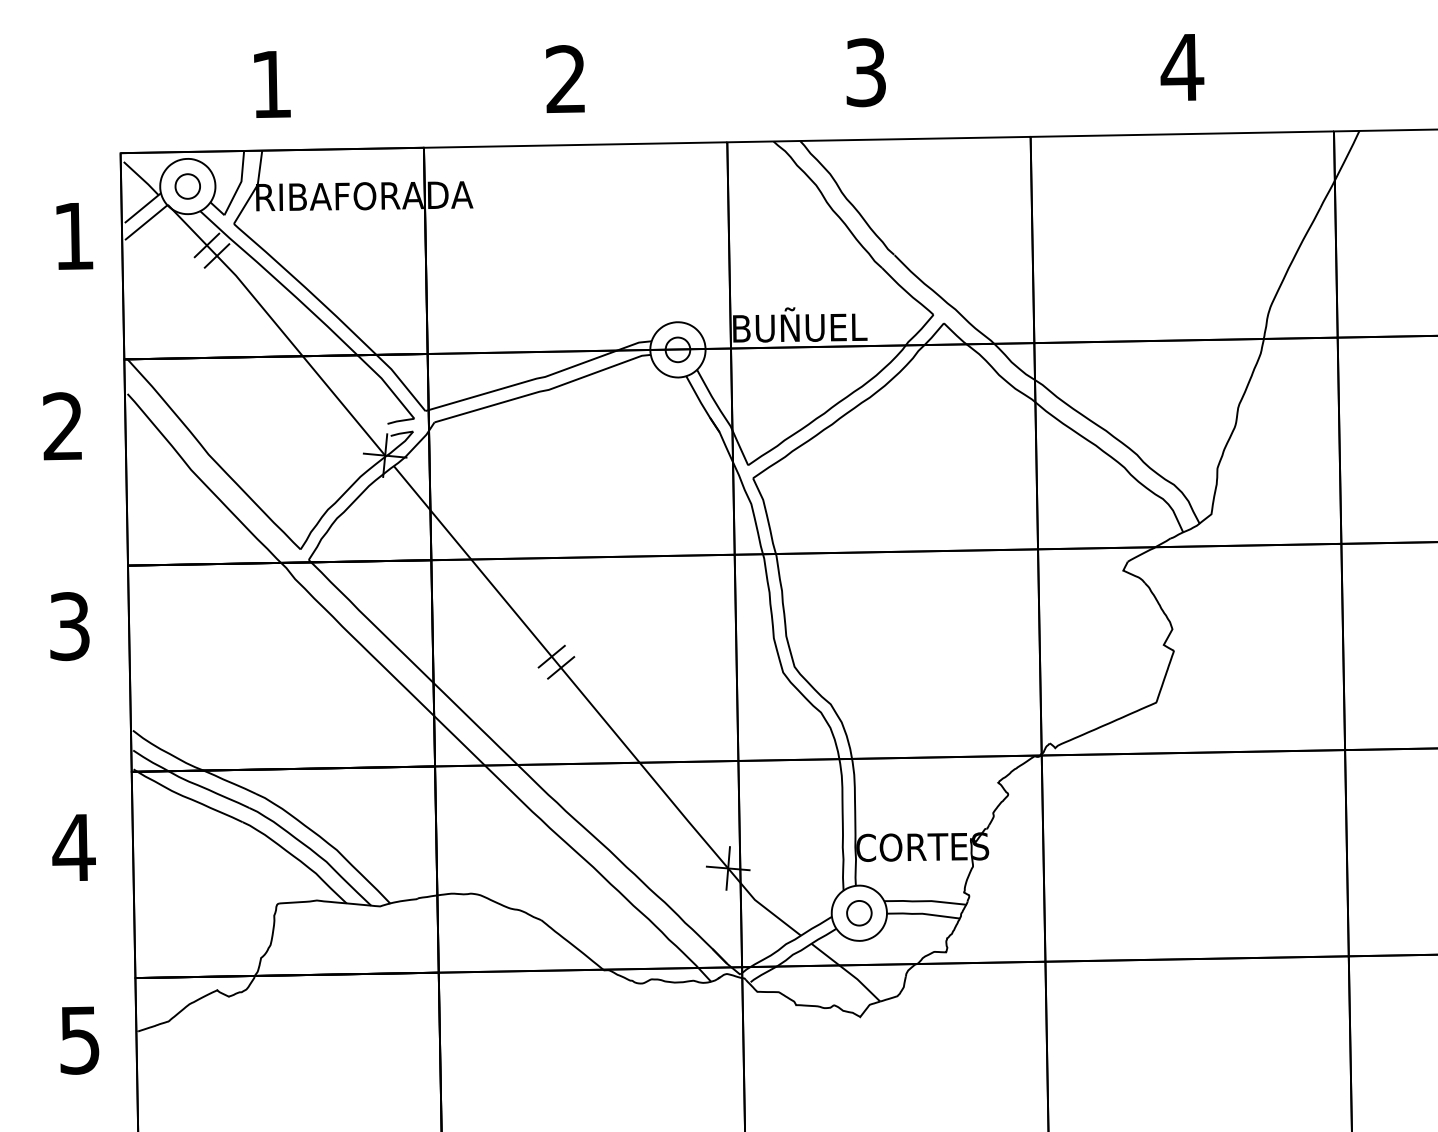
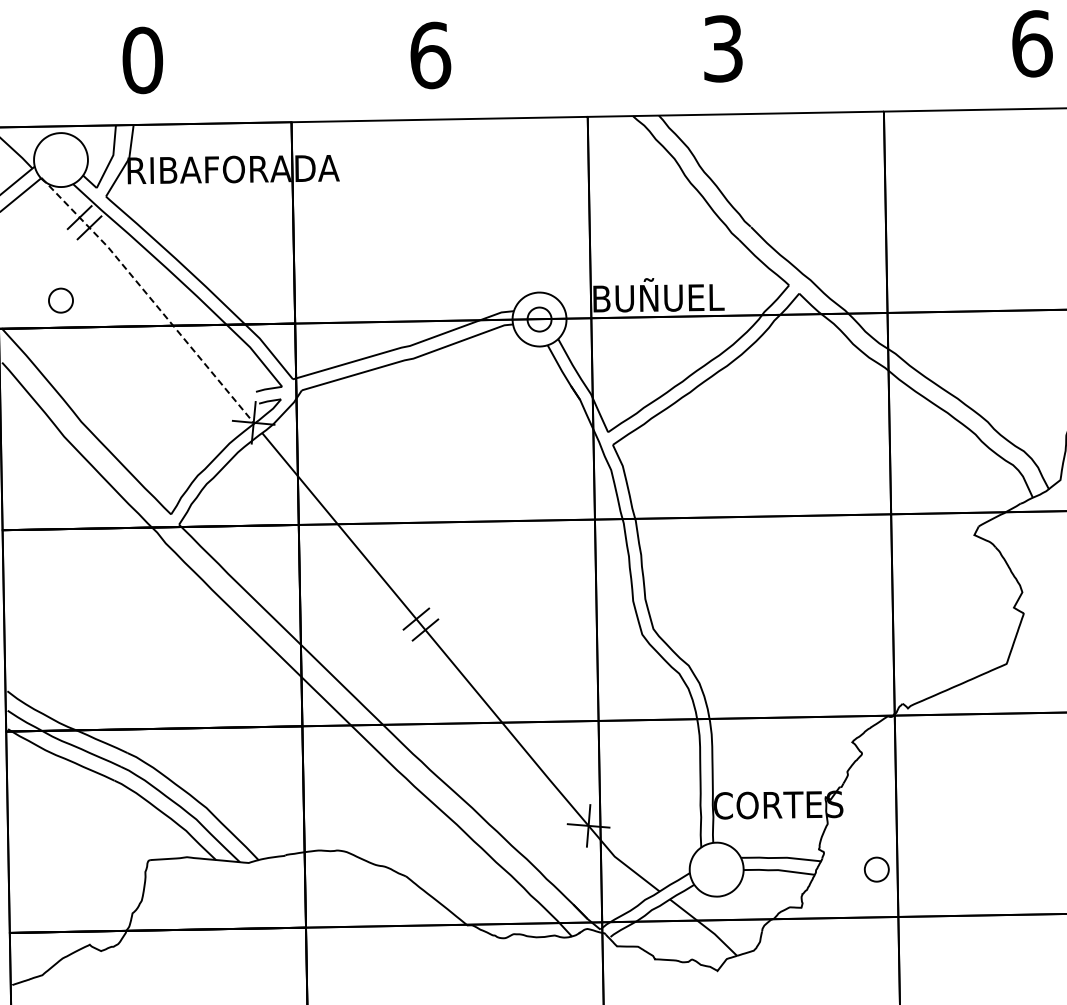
text: (1182, 67) -> (1032, 43), 4 -> 6
text: (566, 78) -> (430, 54), 2 -> 6
text: (271, 84) -> (142, 60), 1 -> 0
part: (187, 186) -> (60, 300), moved
line: (279, 327) -> (150, 297), solid -> dashed
part: (859, 913) -> (876, 869), moved

